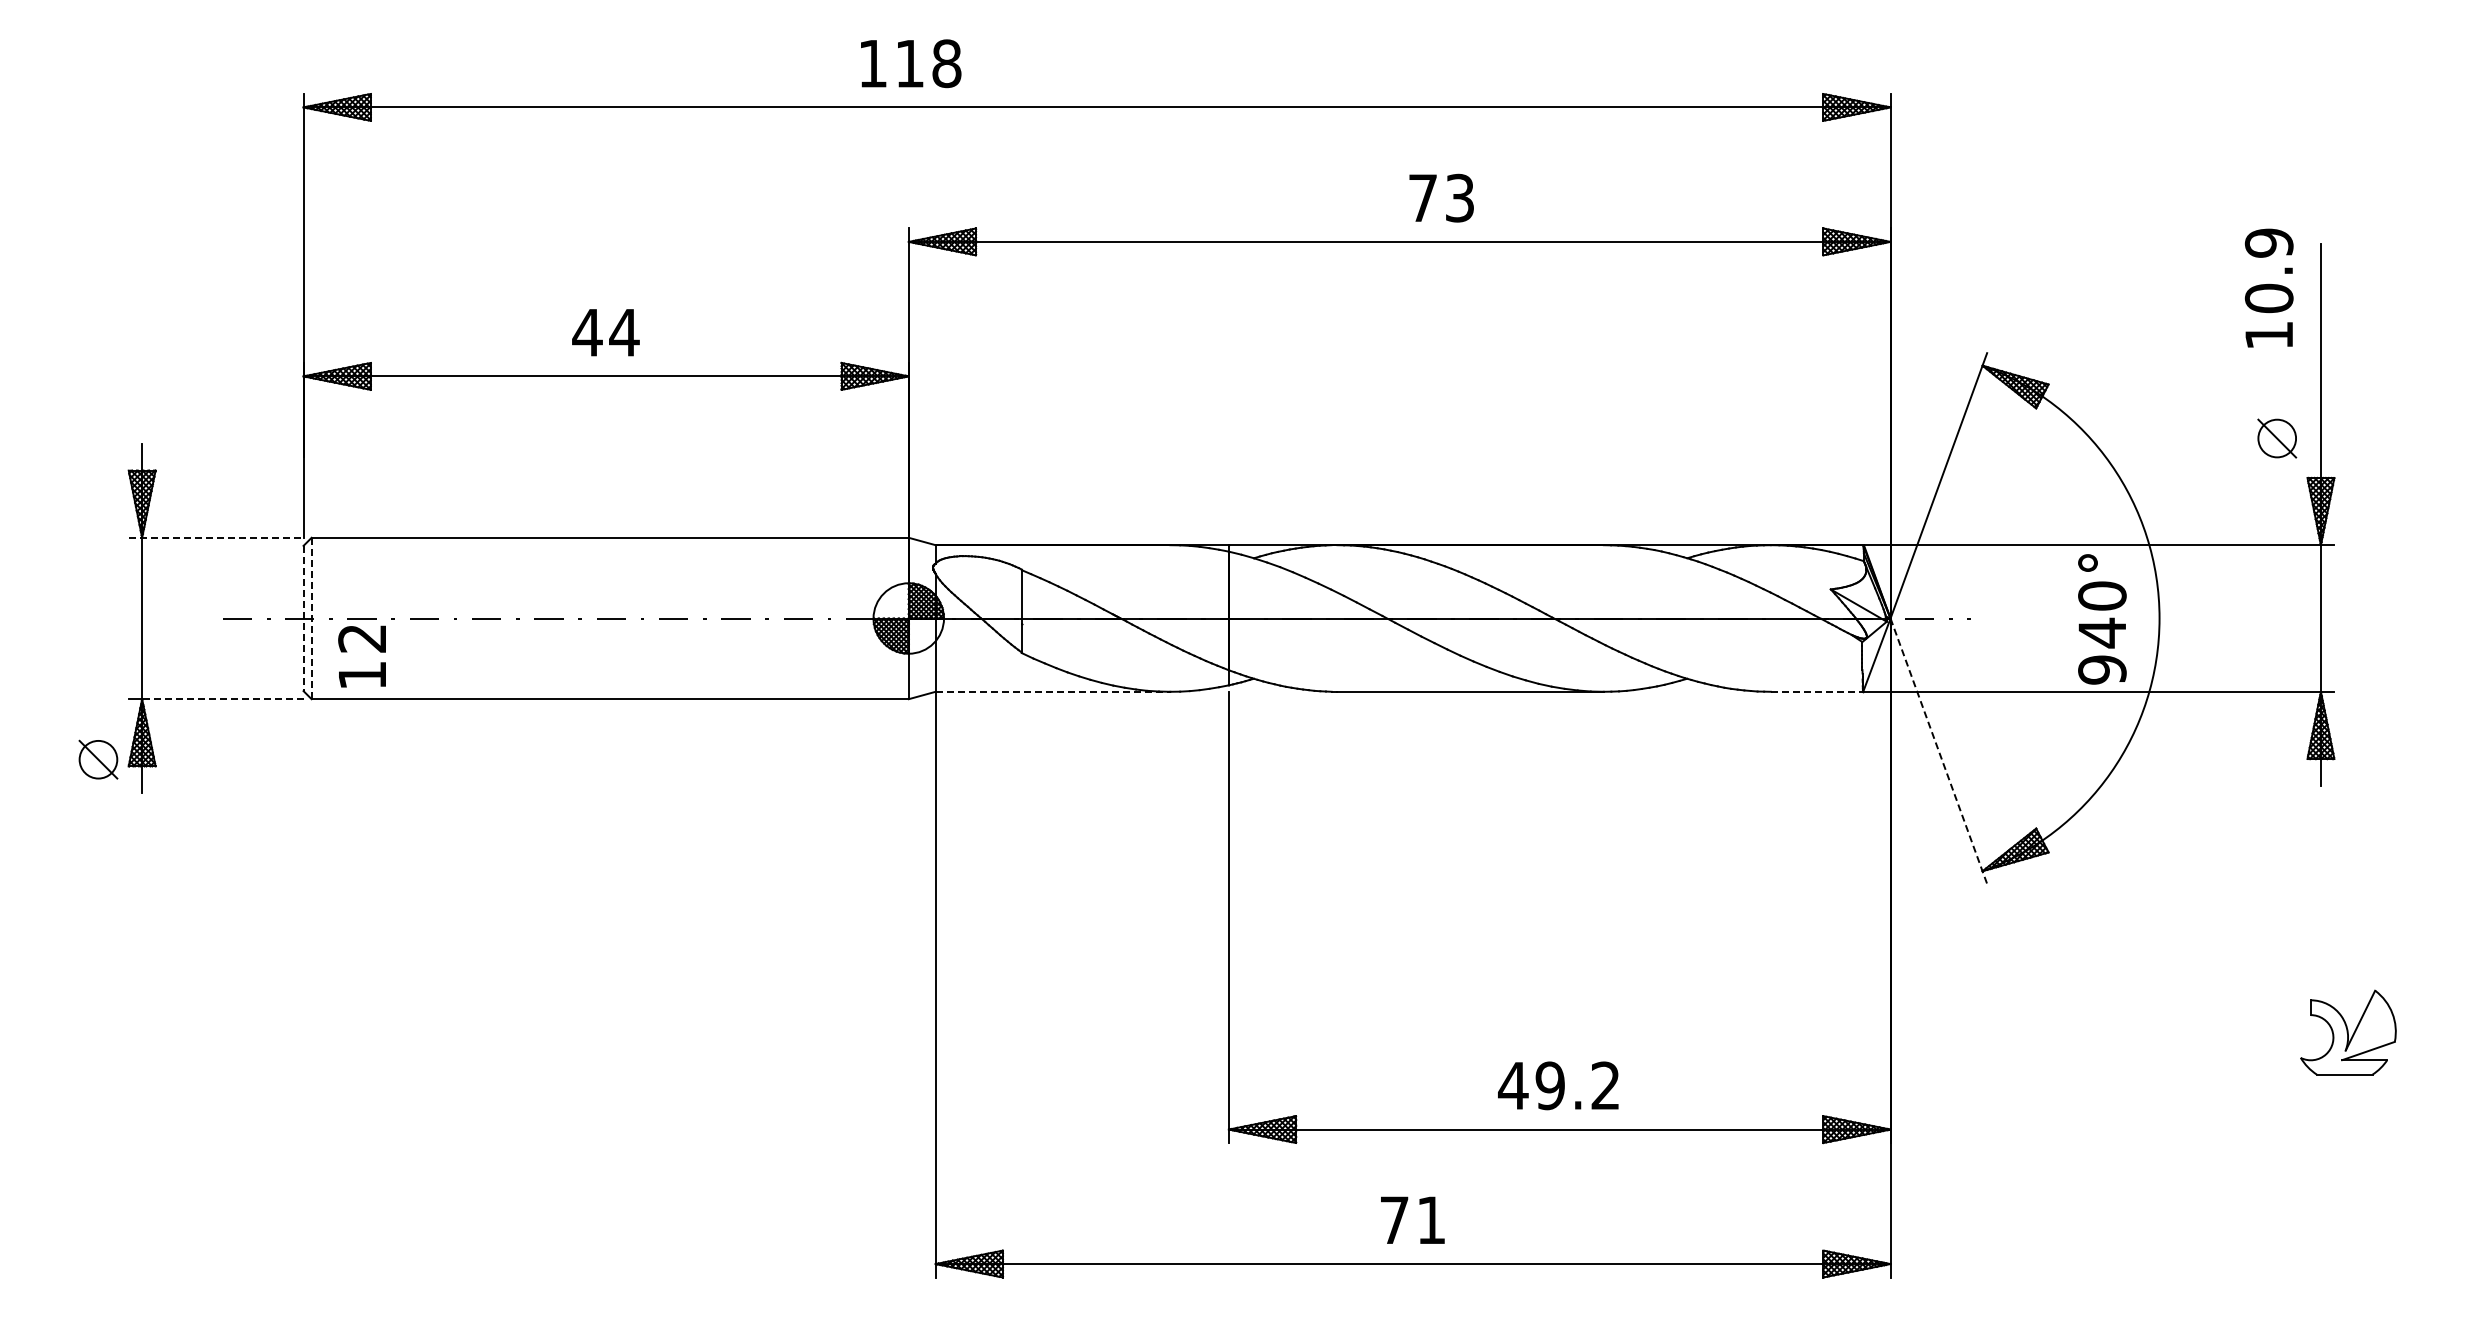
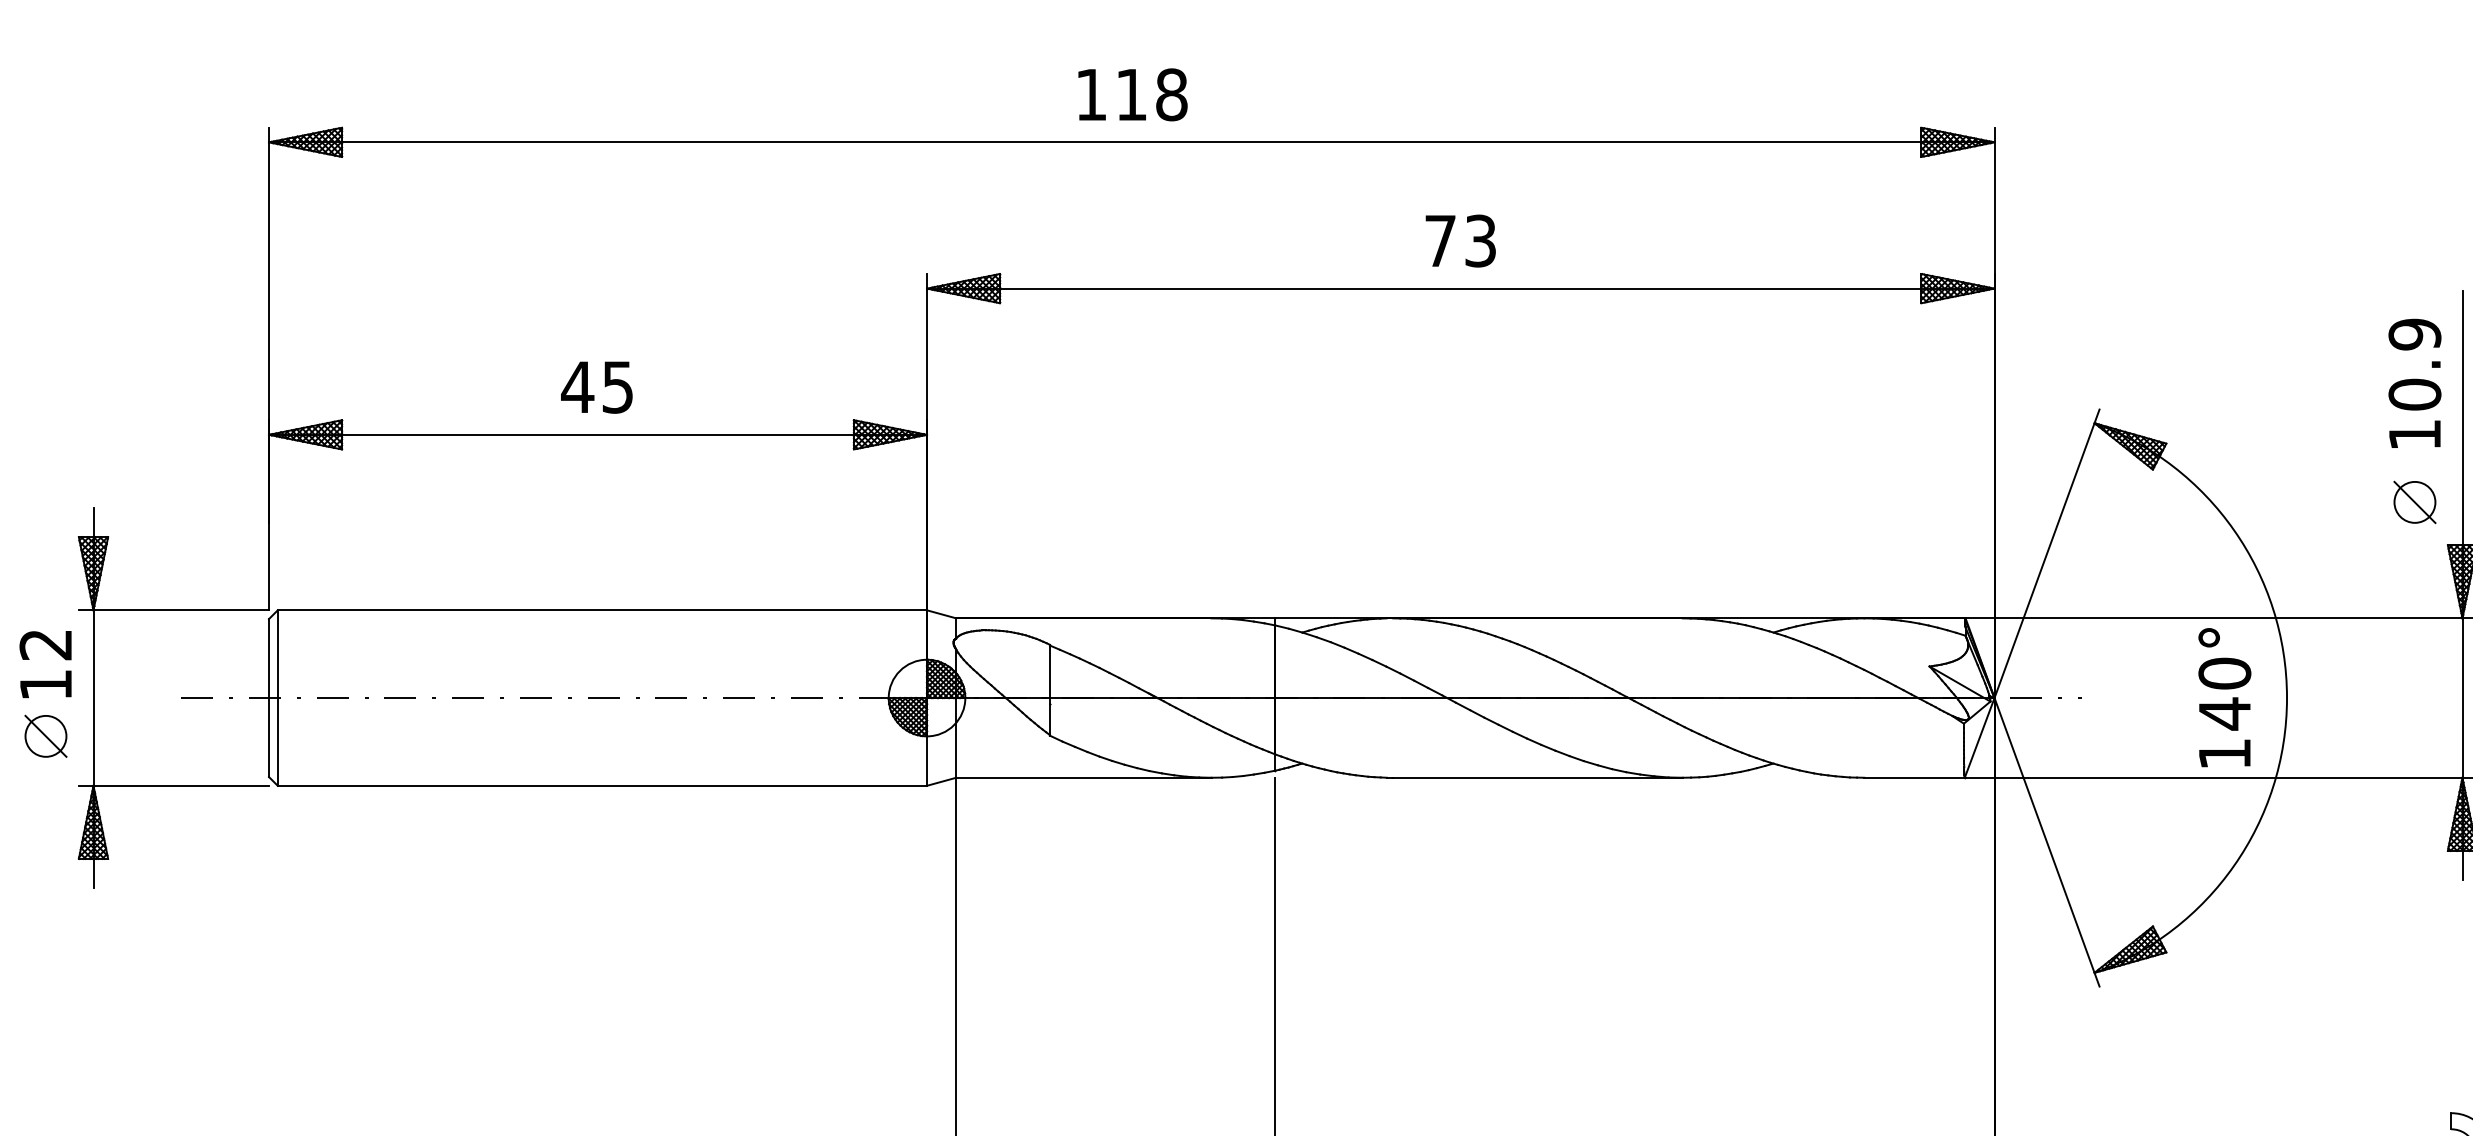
text: (911, 63) -> (1133, 94), moved
text: (1441, 197) -> (1460, 240), moved
text: (2268, 287) -> (2414, 382), moved
text: (624, 333) -> (617, 388), 44 -> 45
line: (216, 537) -> (174, 609), dashed -> solid
line: (303, 618) -> (268, 698), dashed -> solid
line: (311, 618) -> (277, 698), dashed -> solid
text: (361, 656) -> (44, 664), moved
text: (2102, 669) -> (2224, 753), 940° -> 140°
line: (1053, 691) -> (1084, 777), dashed -> solid
line: (1817, 691) -> (1915, 777), dashed -> solid
line: (222, 699) -> (180, 786), dashed -> solid
line: (1939, 751) -> (2047, 842), dashed -> solid
part: (98, 759) -> (46, 736), moved

